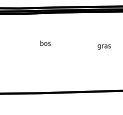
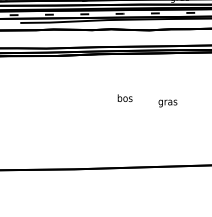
text: (45, 42) -> (124, 97), moved

